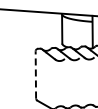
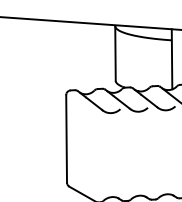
line: (35, 74) -> (65, 138), dashed -> solid

